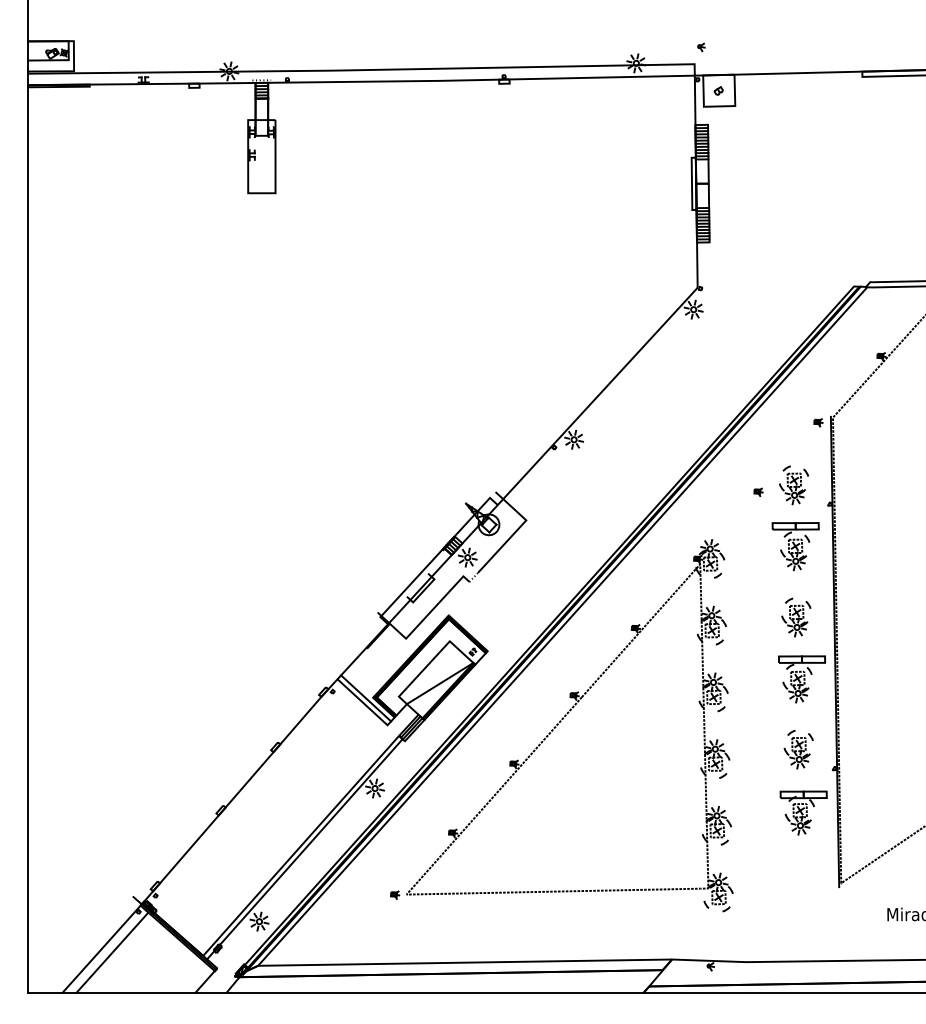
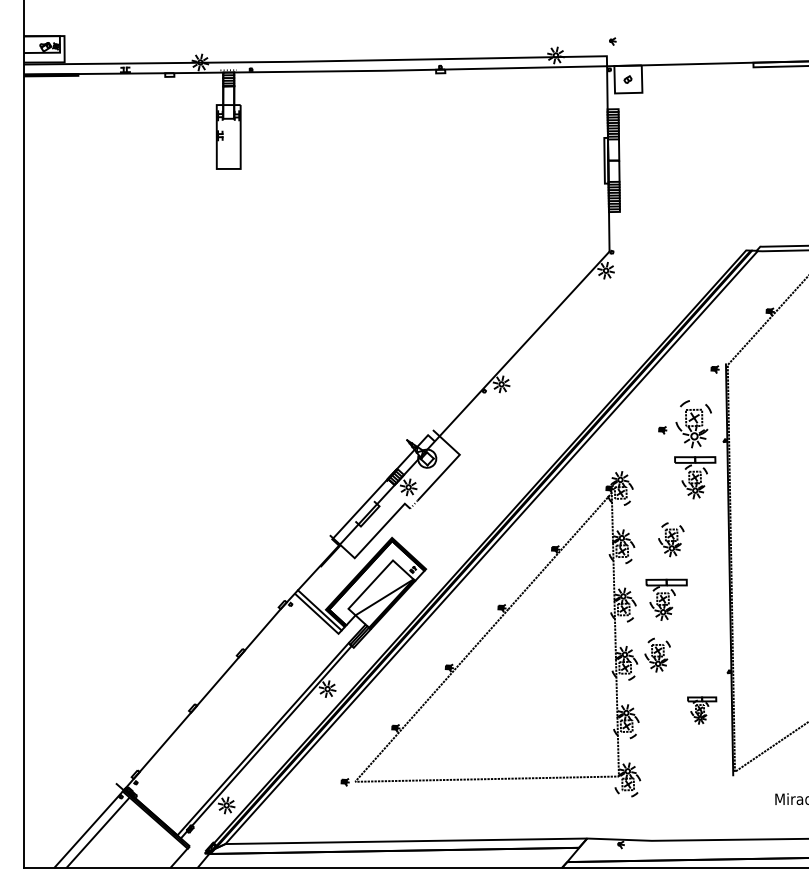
part: (793, 485) -> (693, 424), size x1.4
part: (796, 617) -> (671, 539), moved
part: (801, 679) -> (666, 599), moved
part: (798, 749) -> (657, 655), moved
part: (803, 812) -> (702, 710), size x0.7

